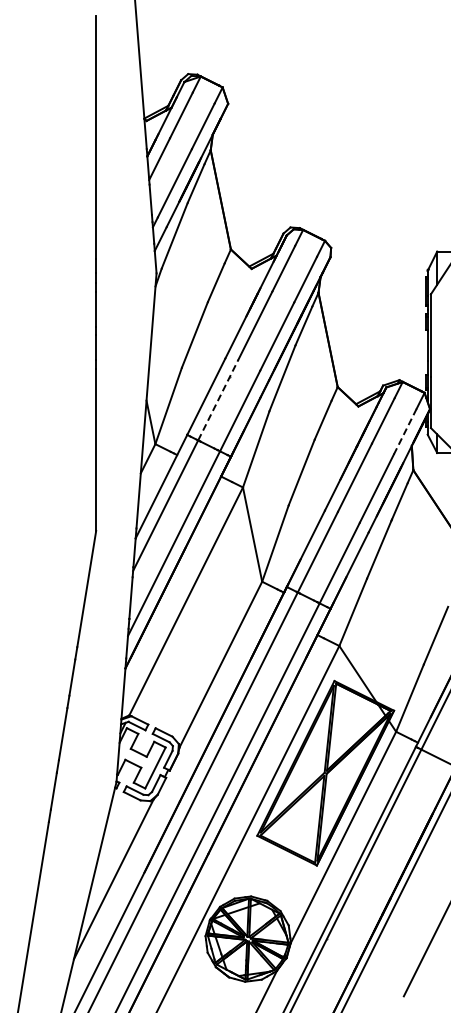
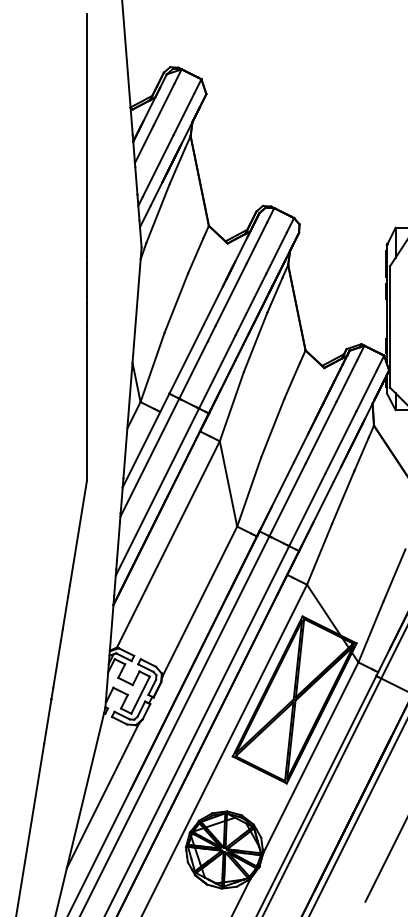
line: (218, 400) -> (197, 362), dashed -> solid
line: (405, 432) -> (366, 391), dashed -> solid

